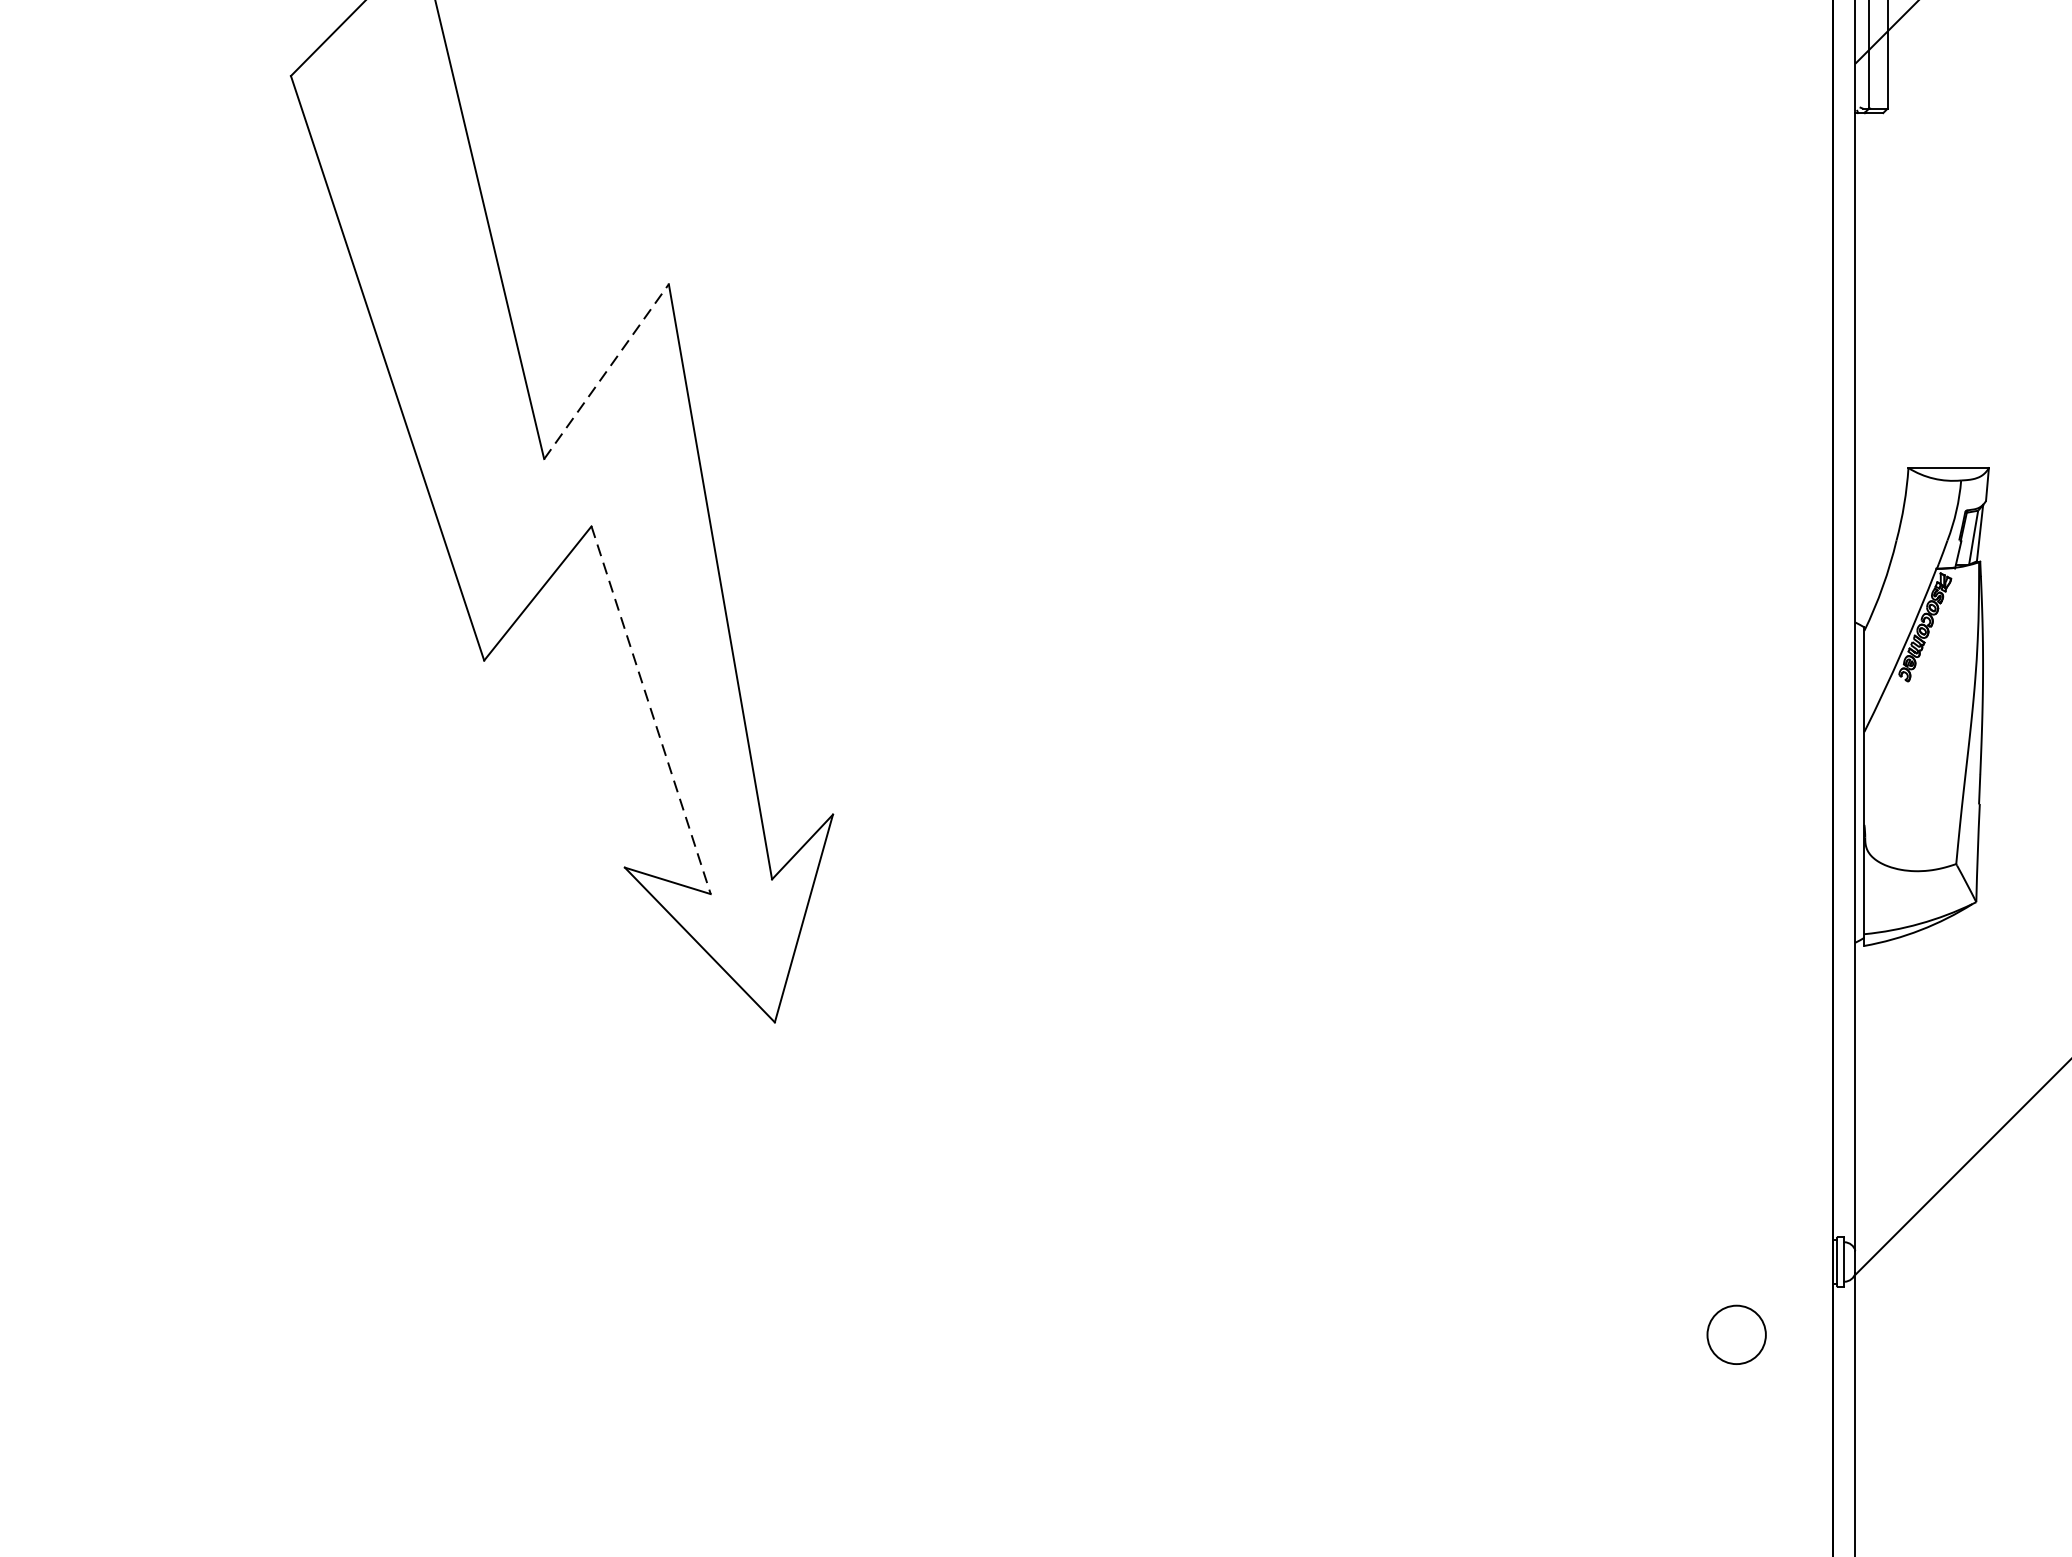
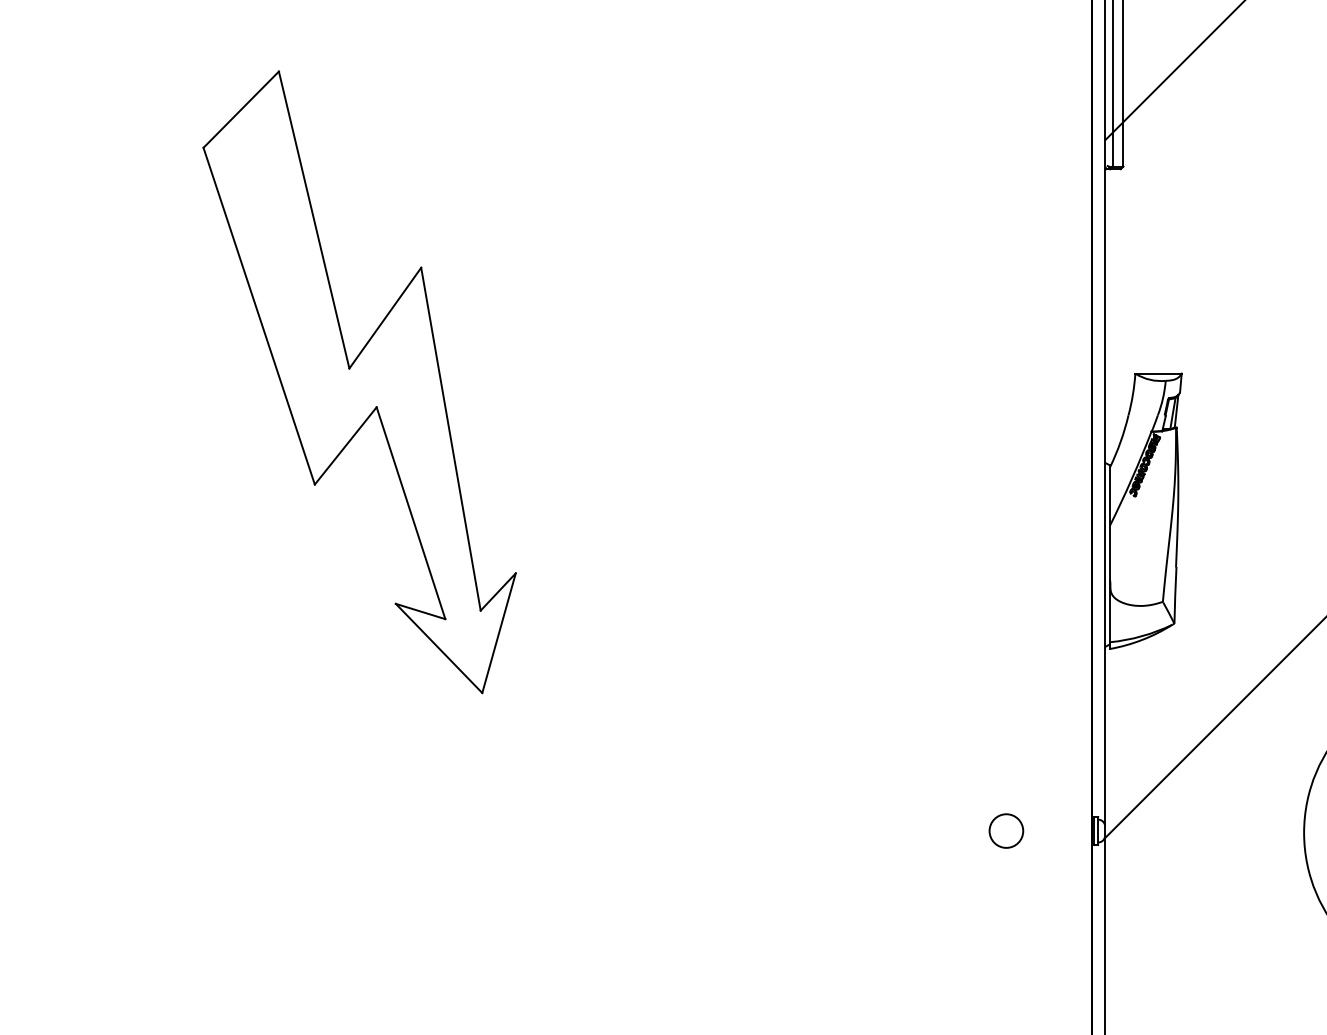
line: (606, 372) -> (385, 318), dashed -> solid
line: (651, 710) -> (411, 513), dashed -> solid
circle: (1736, 1333) -> (1006, 830), moved

